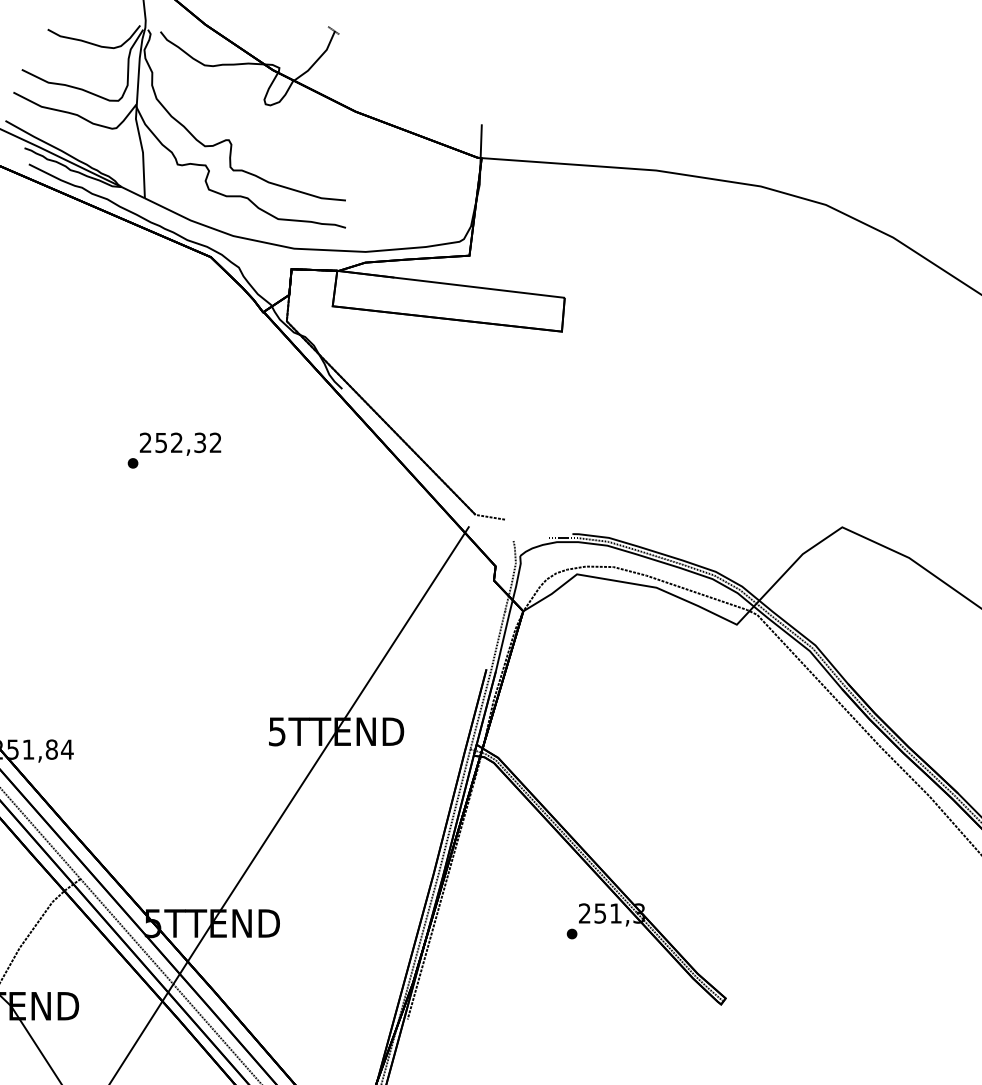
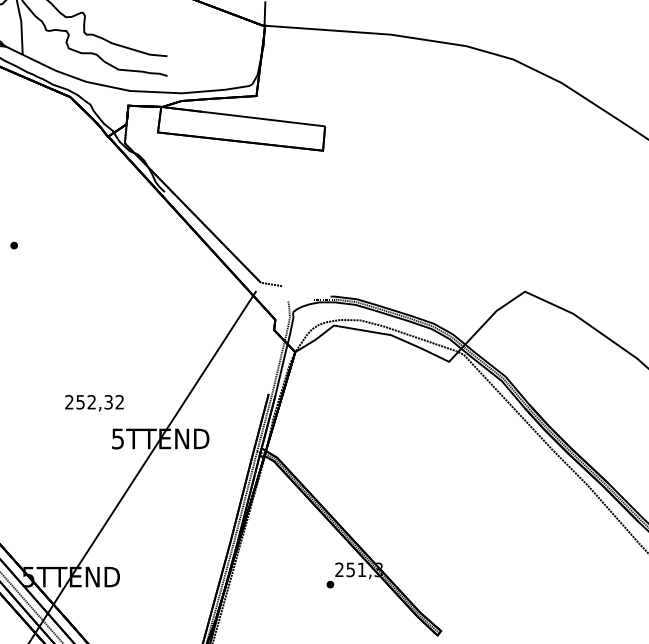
text: (180, 443) -> (94, 402), moved

